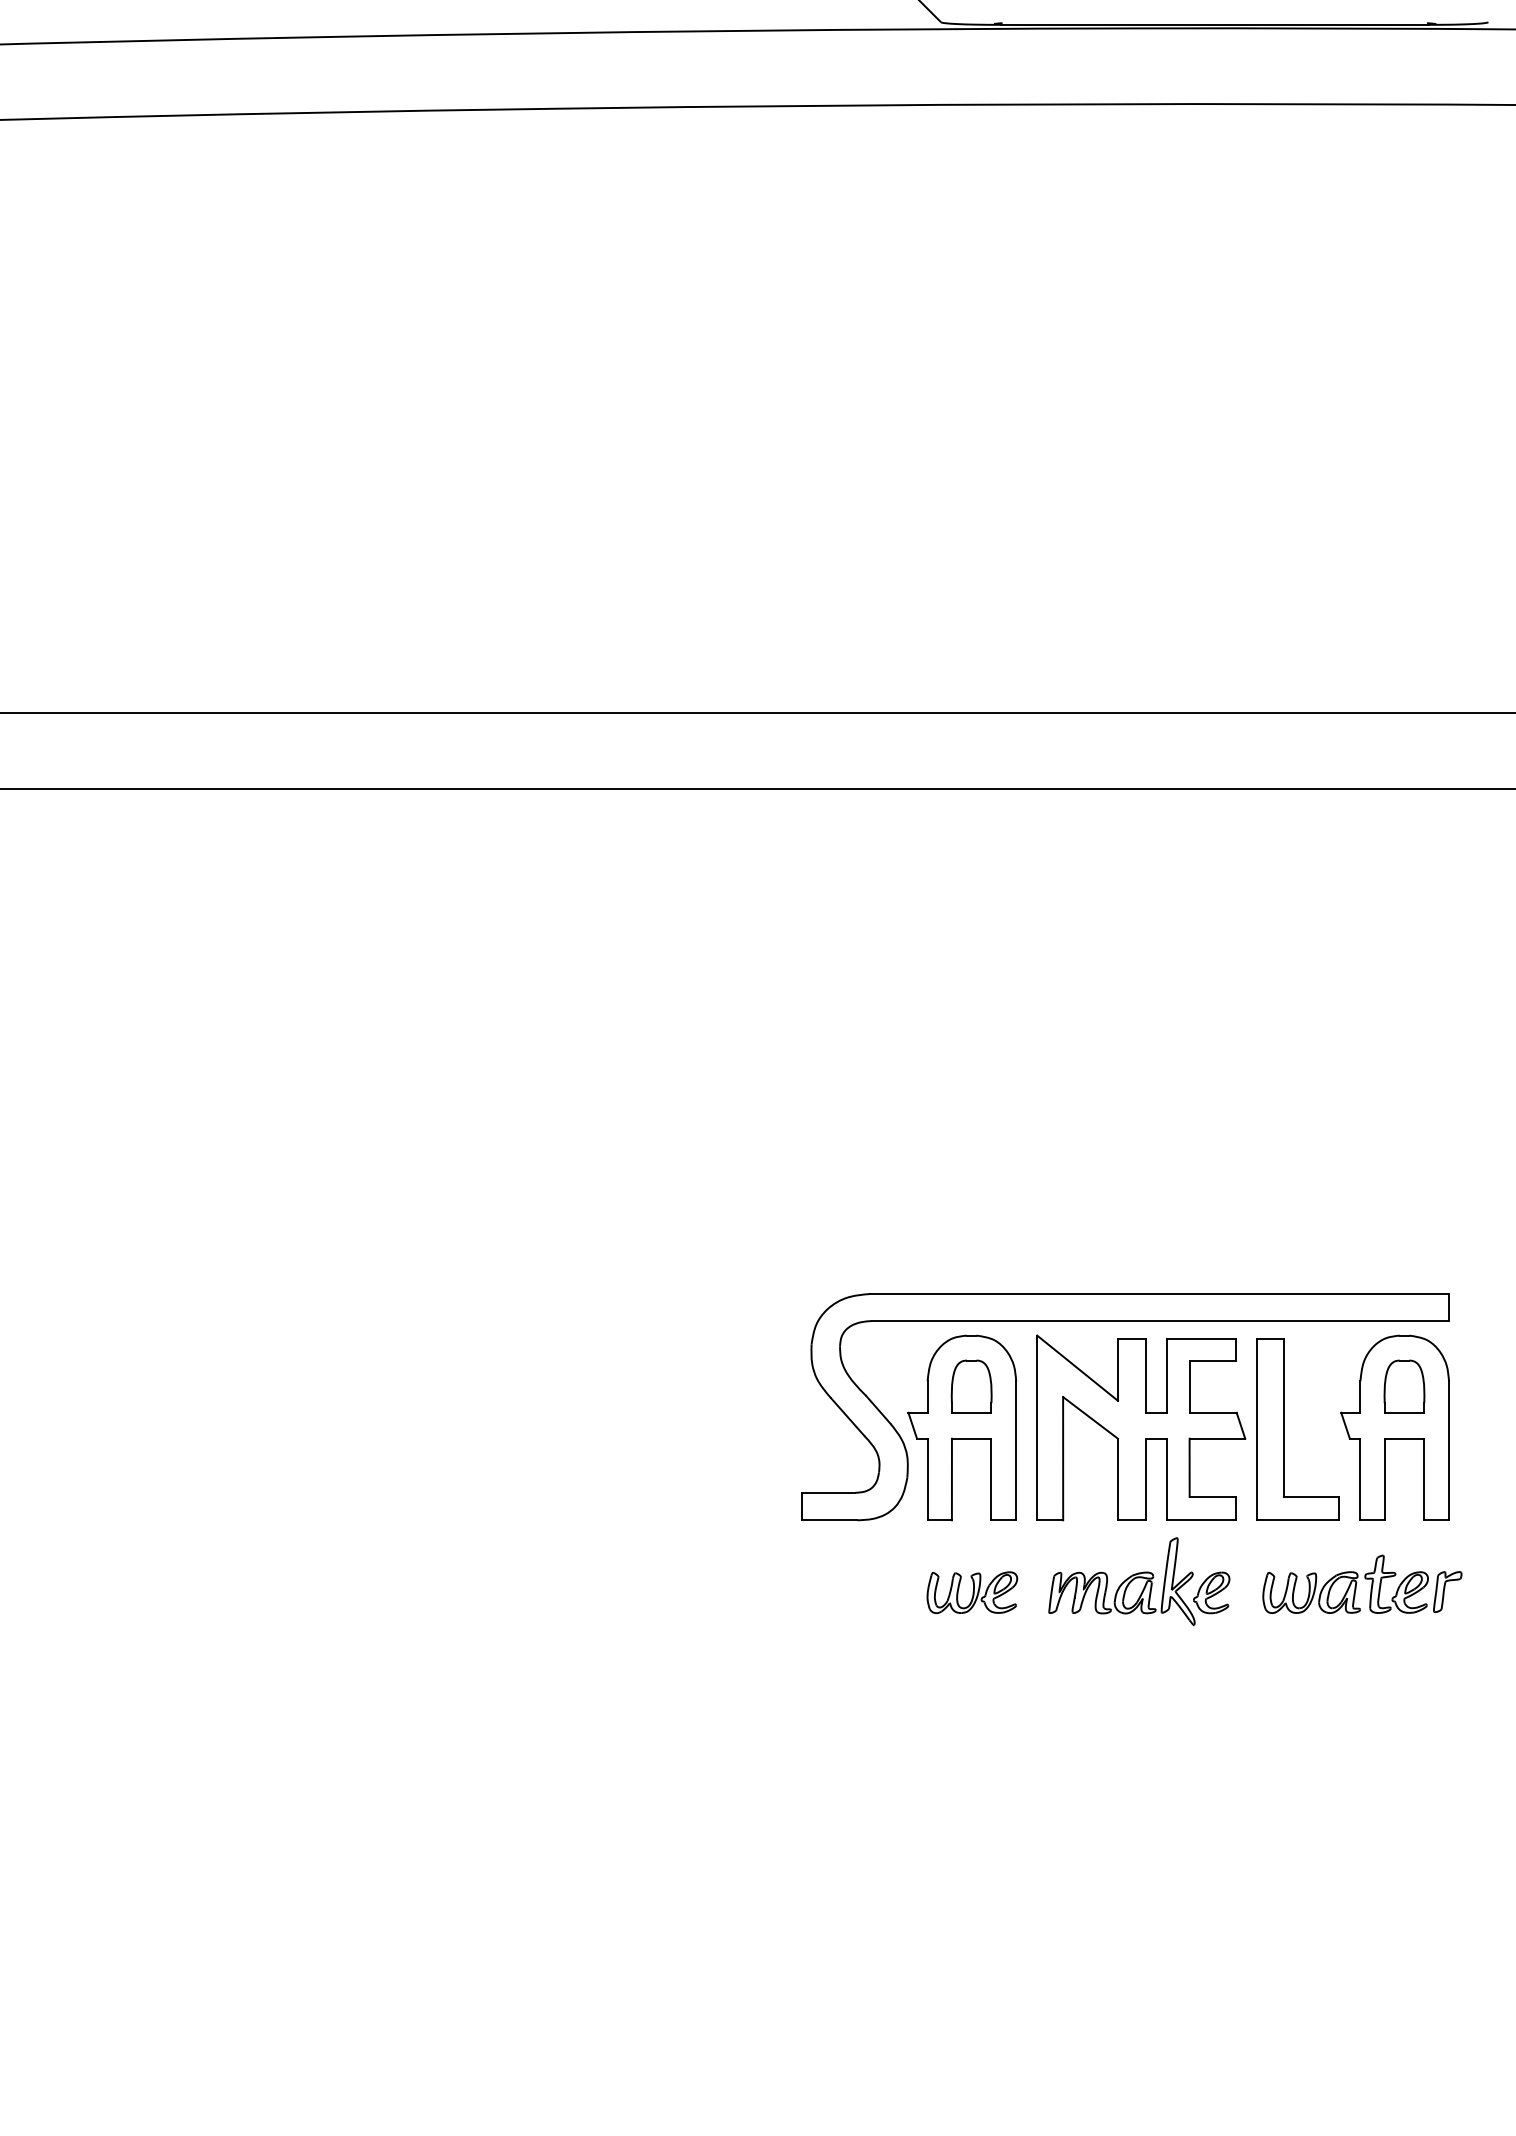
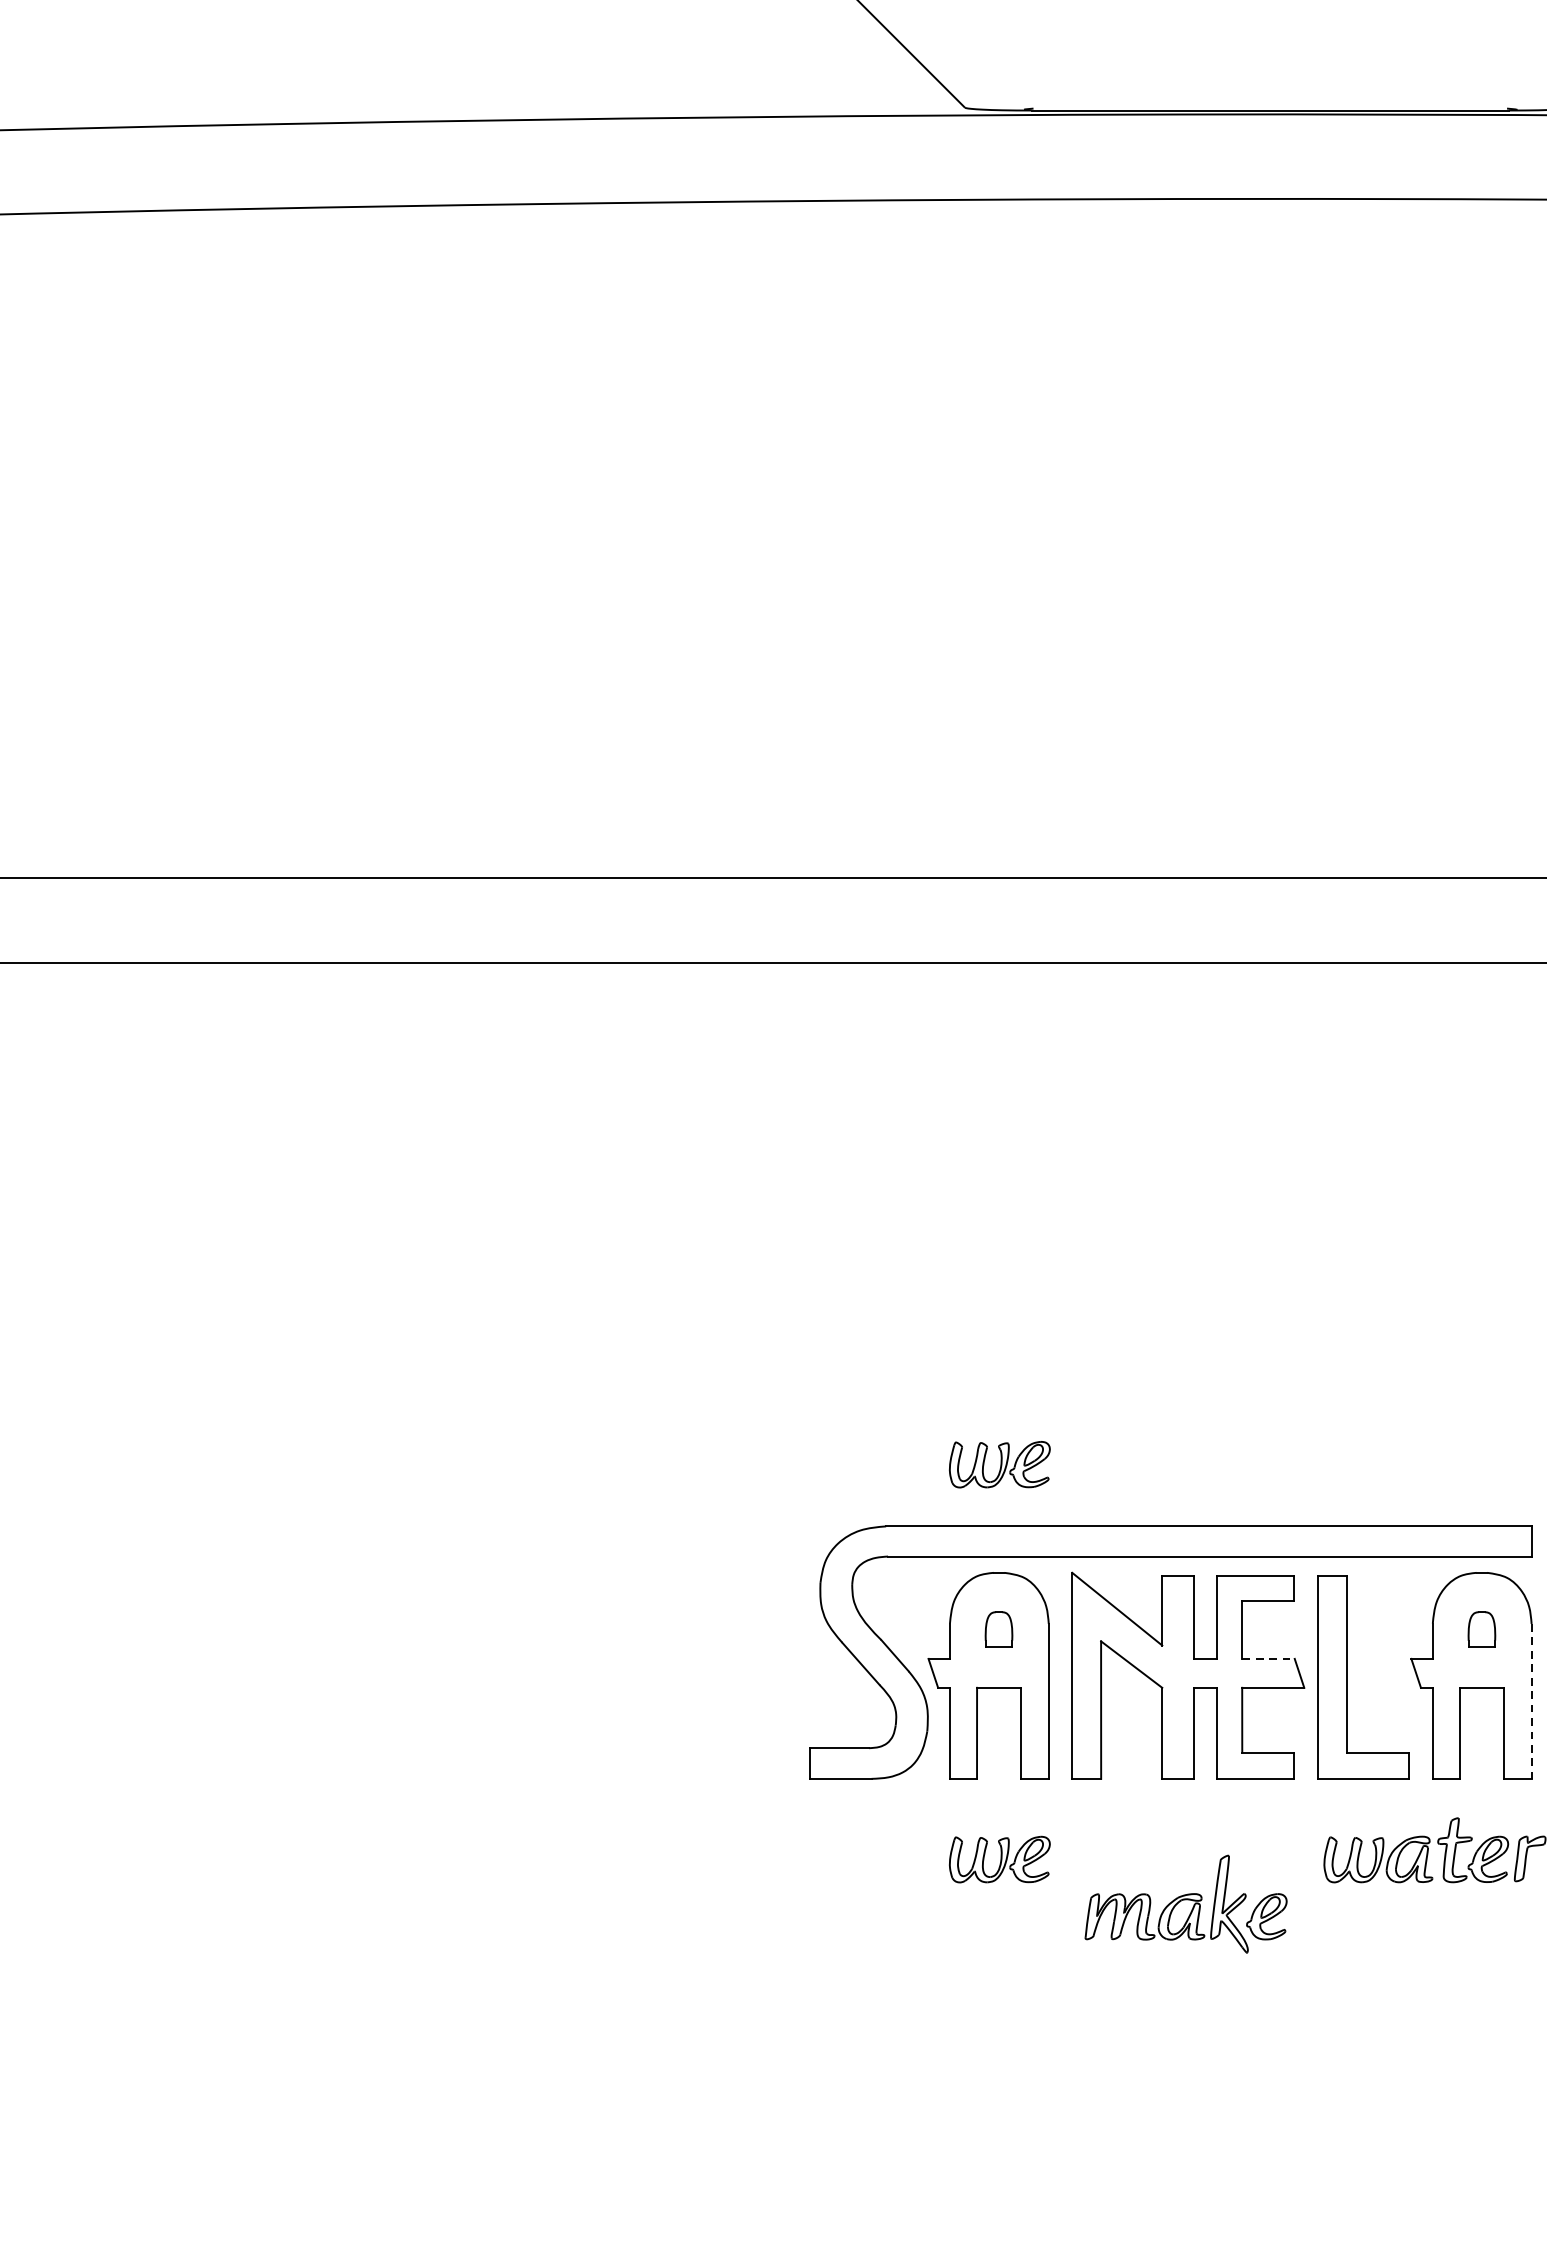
part: (972, 1238) -> (1000, 1464), added
part: (971, 1386) -> (998, 1629), size x0.6
part: (1404, 1386) -> (1481, 1629), size x0.6
line: (1213, 1412) -> (1268, 1658), solid -> dashed
line: (1449, 1451) -> (1532, 1702), solid -> dashed
part: (1139, 1581) -> (1186, 1904), moved

